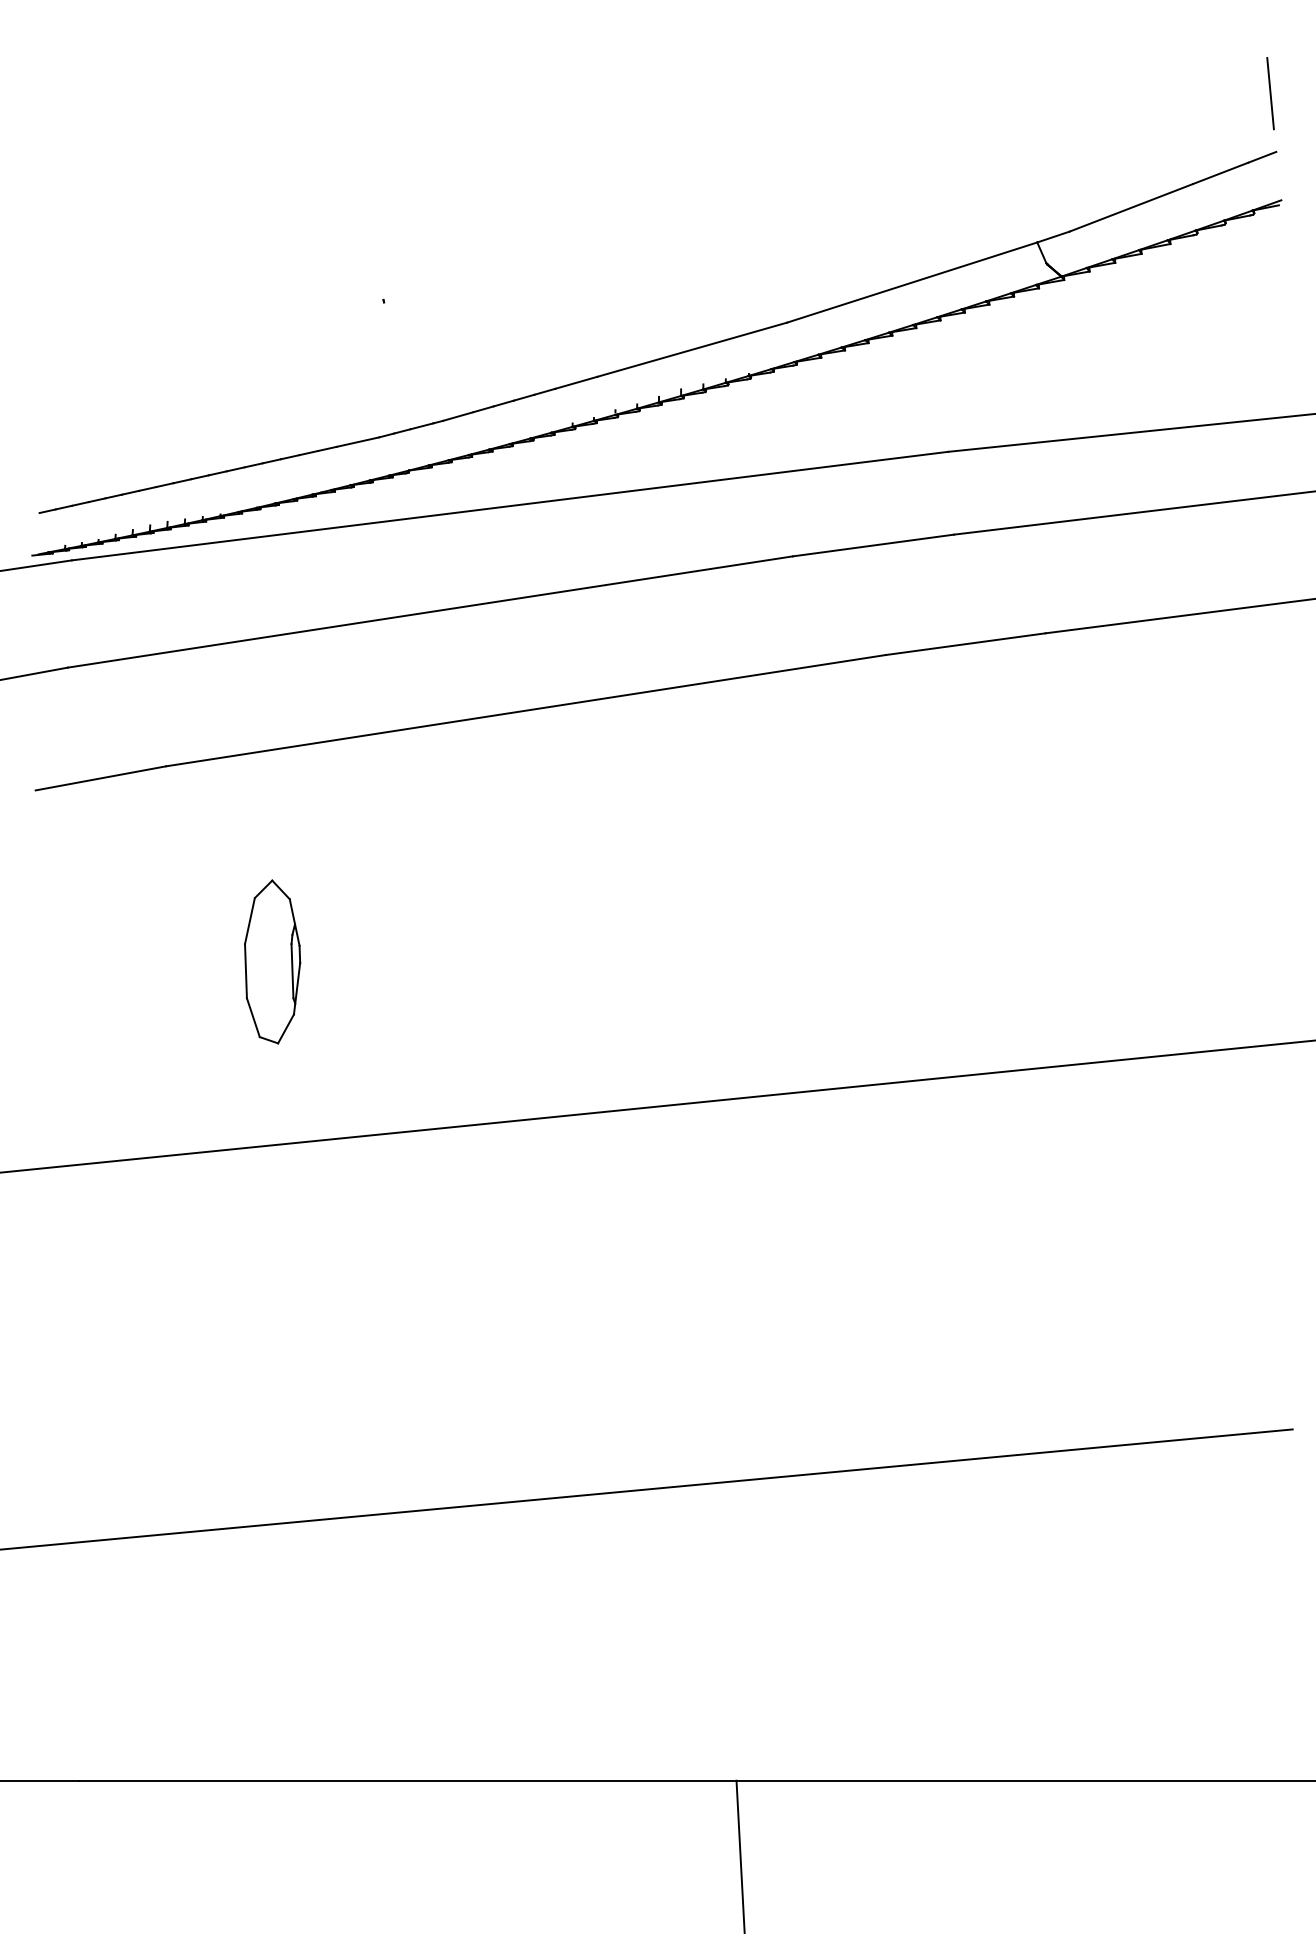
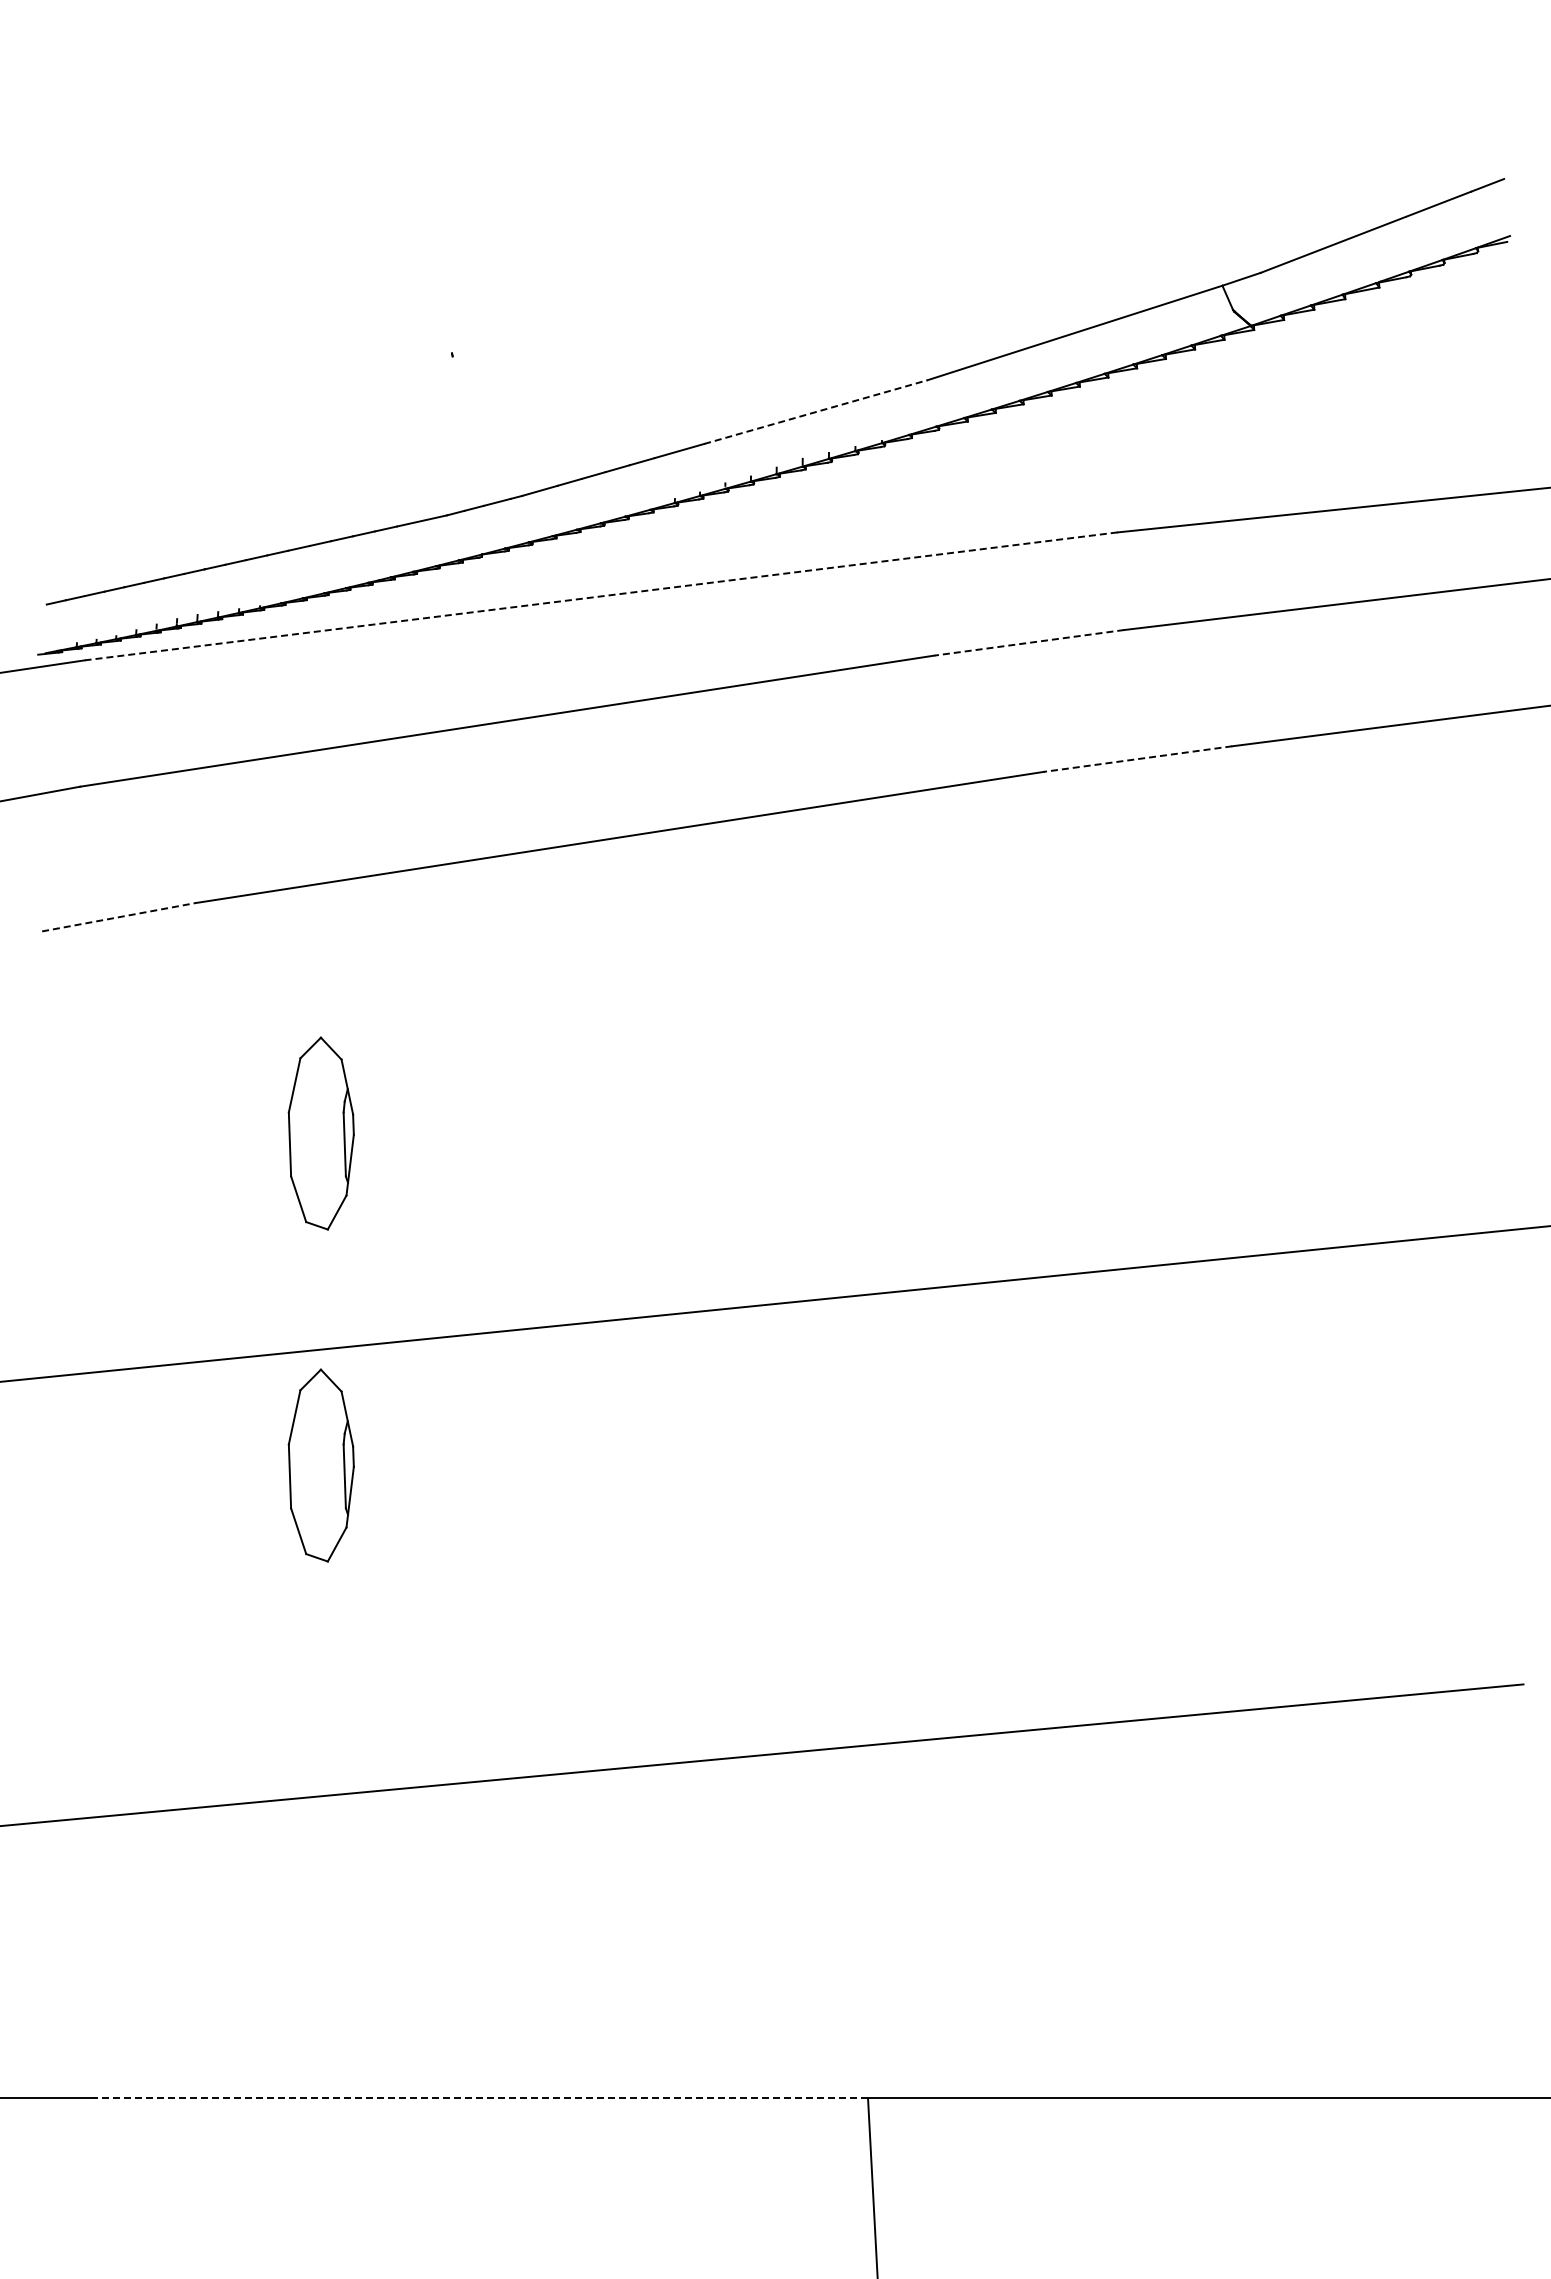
line: (1270, 93) -> (1497, 110), removed
line: (692, 349) -> (816, 411), solid -> dashed
line: (509, 506) -> (600, 596), solid -> dashed
line: (873, 545) -> (1029, 642), solid -> dashed
line: (965, 644) -> (1137, 759), solid -> dashed
line: (101, 778) -> (119, 917), solid -> dashed
part: (271, 1243) -> (320, 1465), added
line: (407, 1780) -> (480, 2098), solid -> dashed

